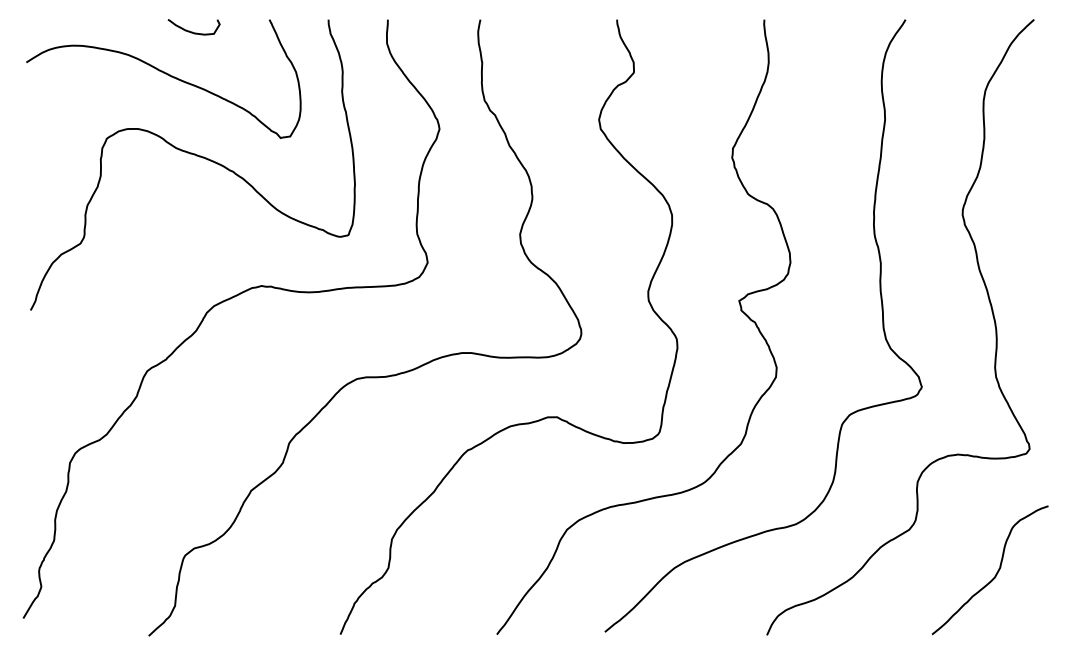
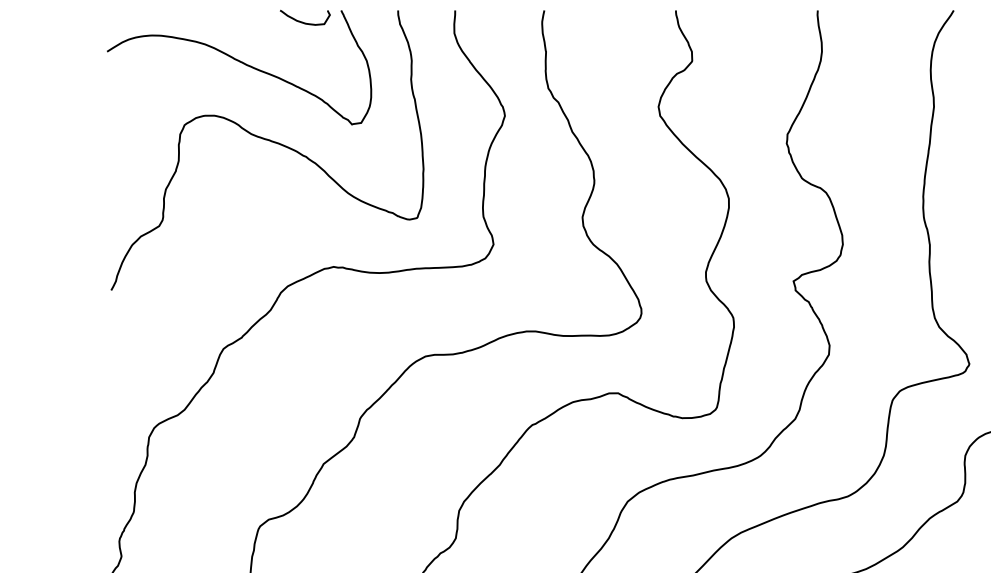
curve: (192, 31) -> (303, 21), moved

